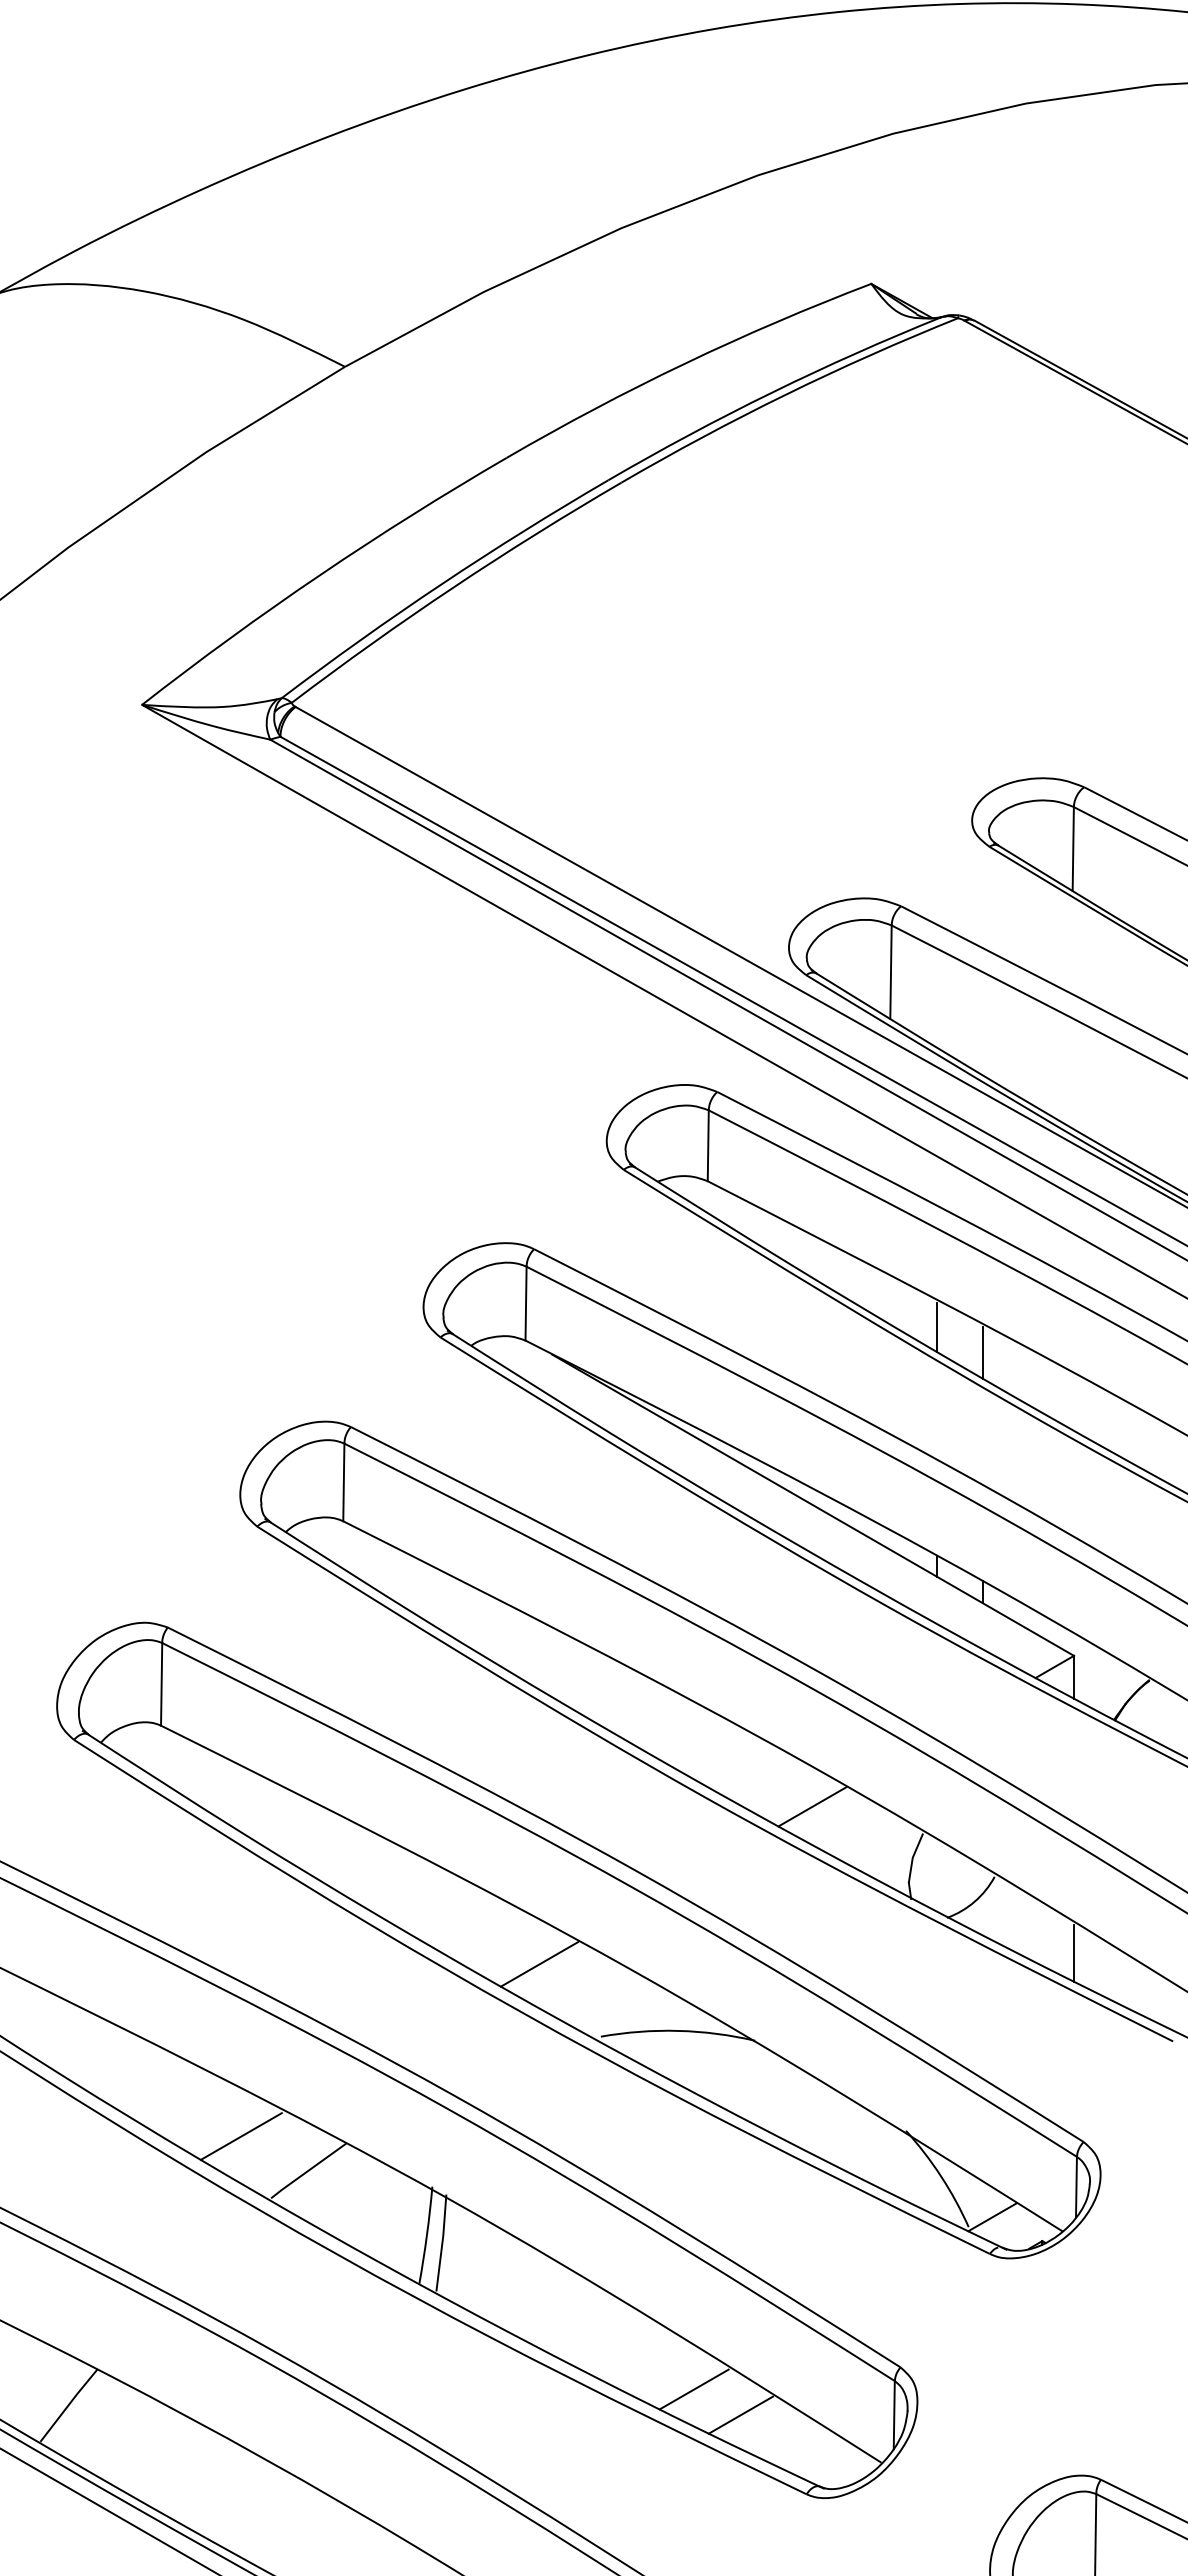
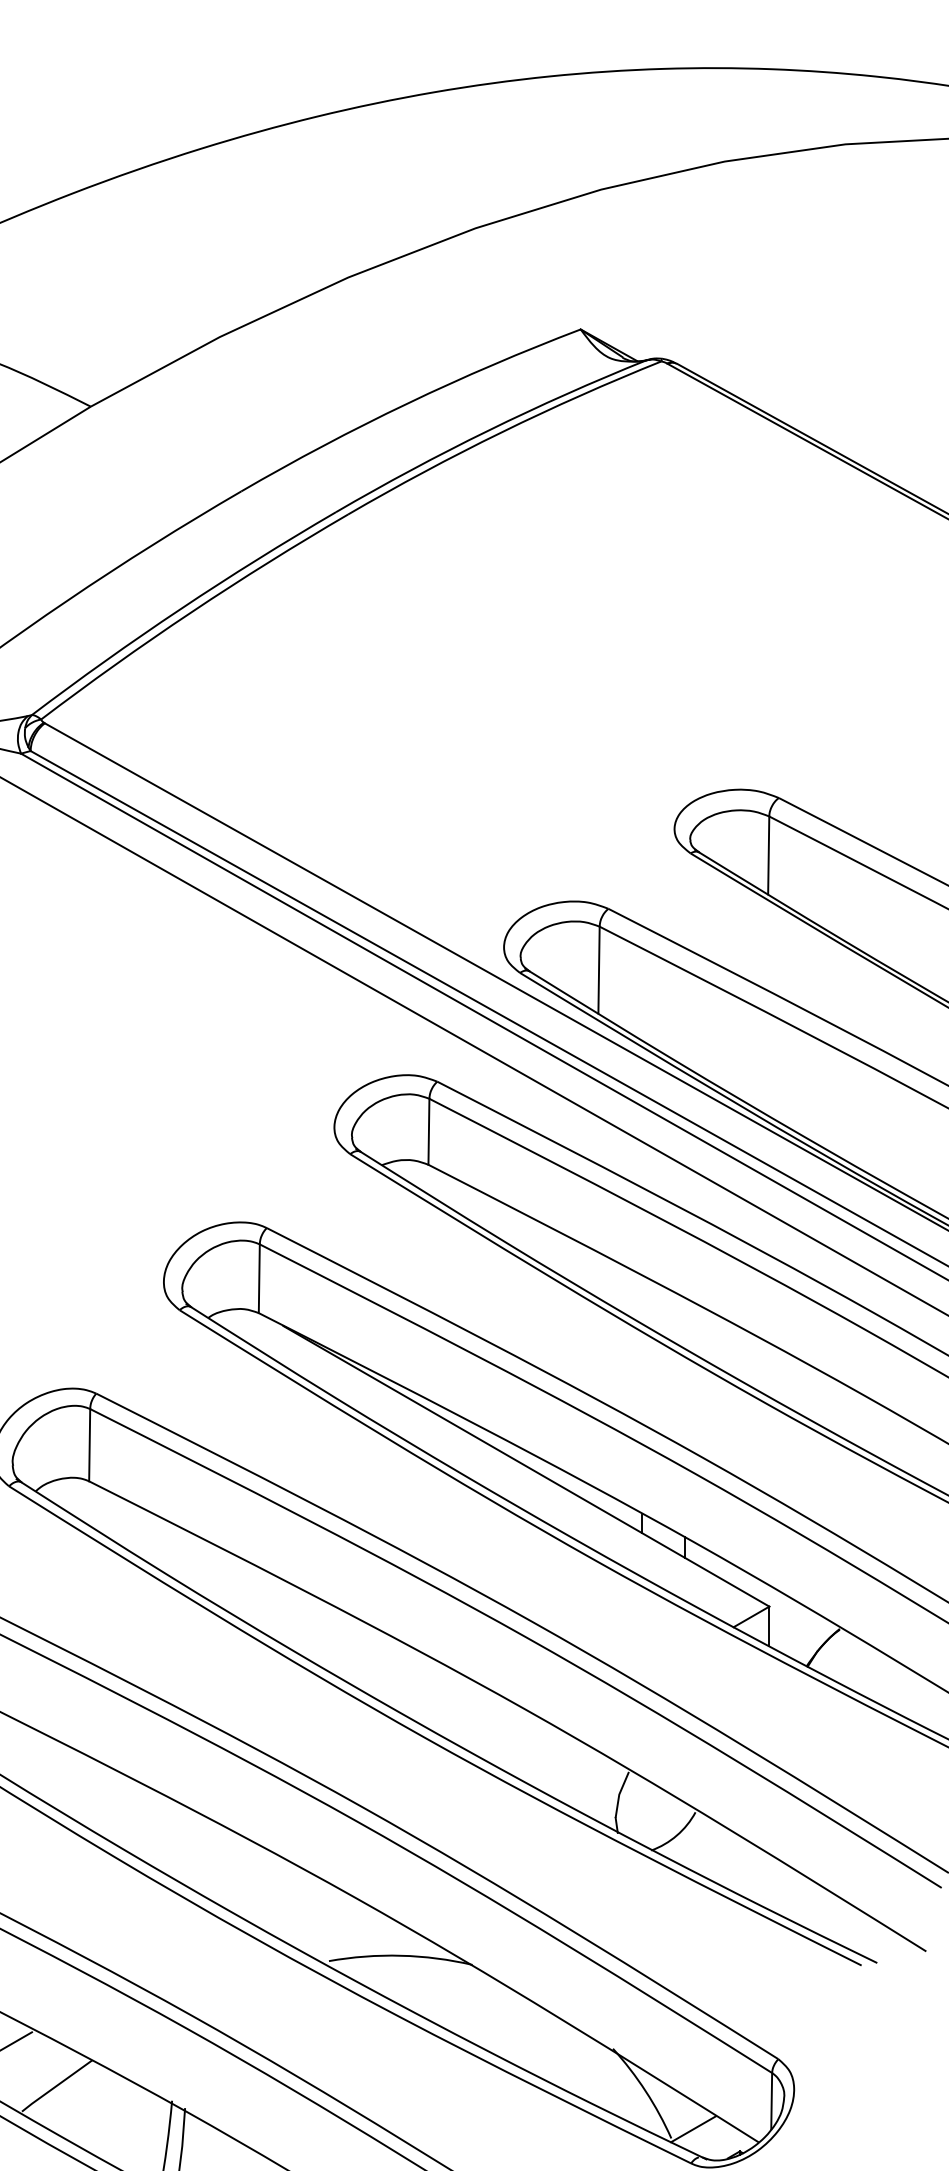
line: (937, 1327) -> (642, 1300), removed
line: (982, 1352) -> (684, 1324), removed
line: (812, 1806) -> (525, 1746), removed
line: (1074, 1952) -> (769, 1882), removed
line: (539, 1964) -> (271, 1893), removed

